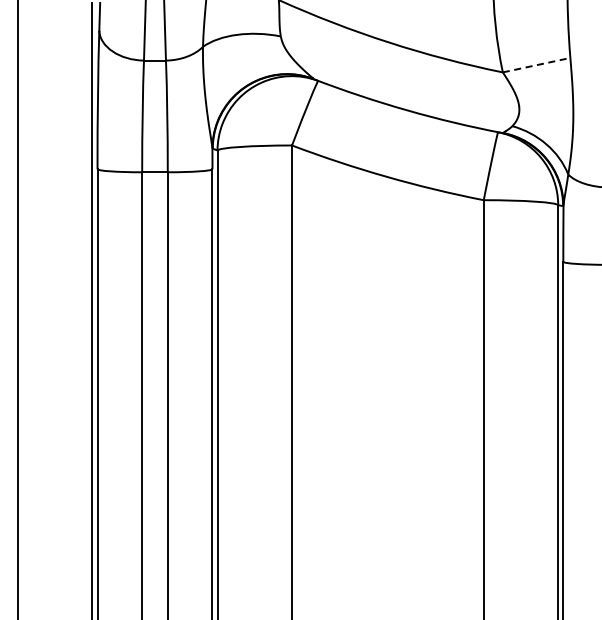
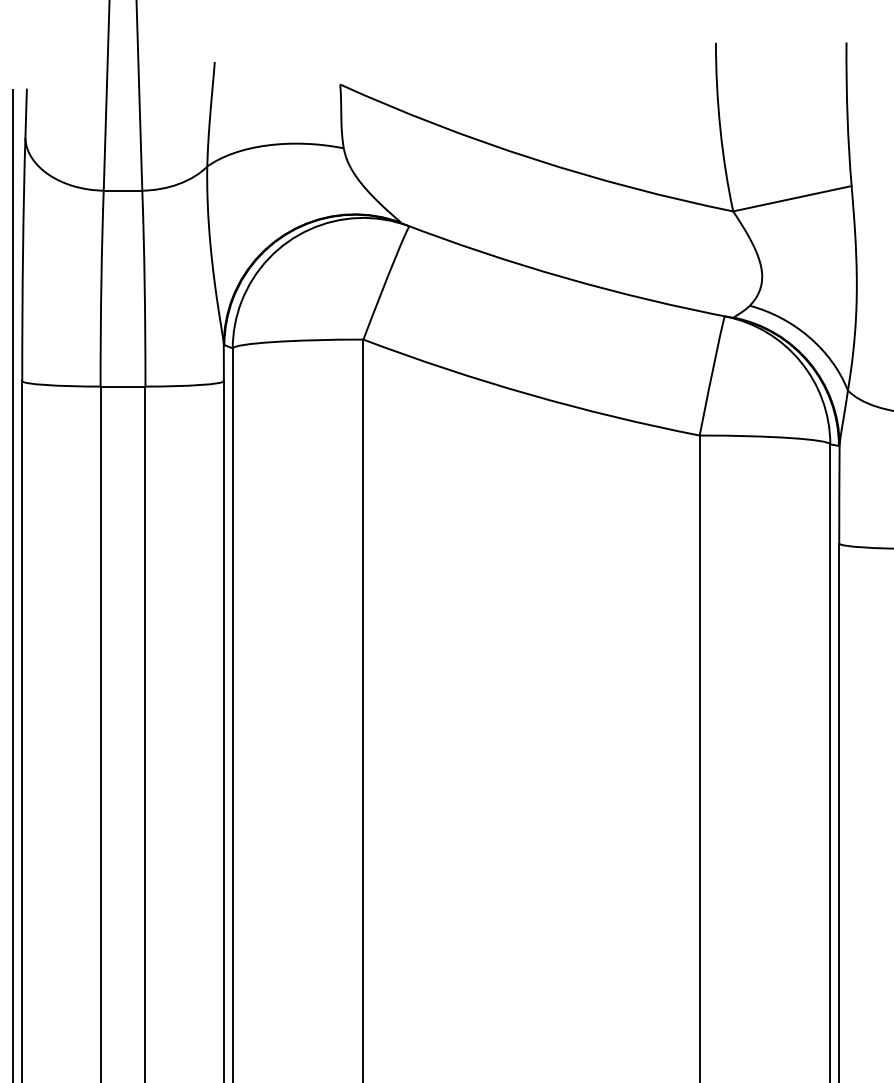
line: (536, 65) -> (792, 199), dashed -> solid

